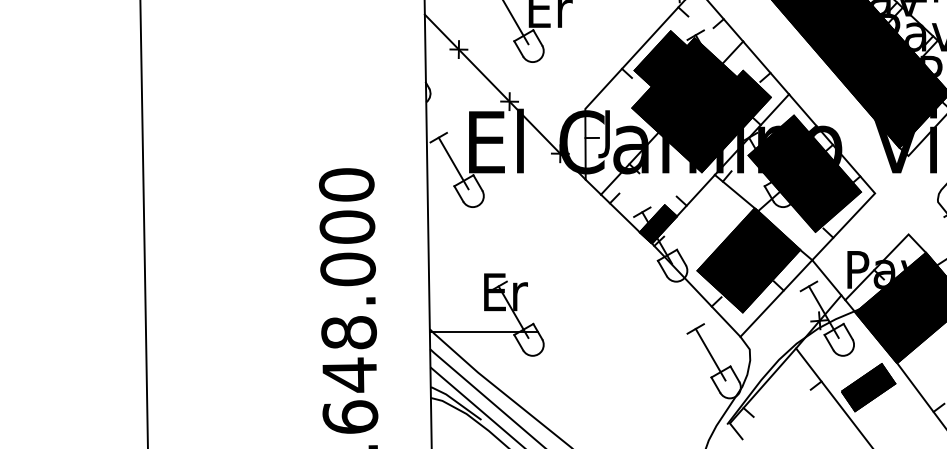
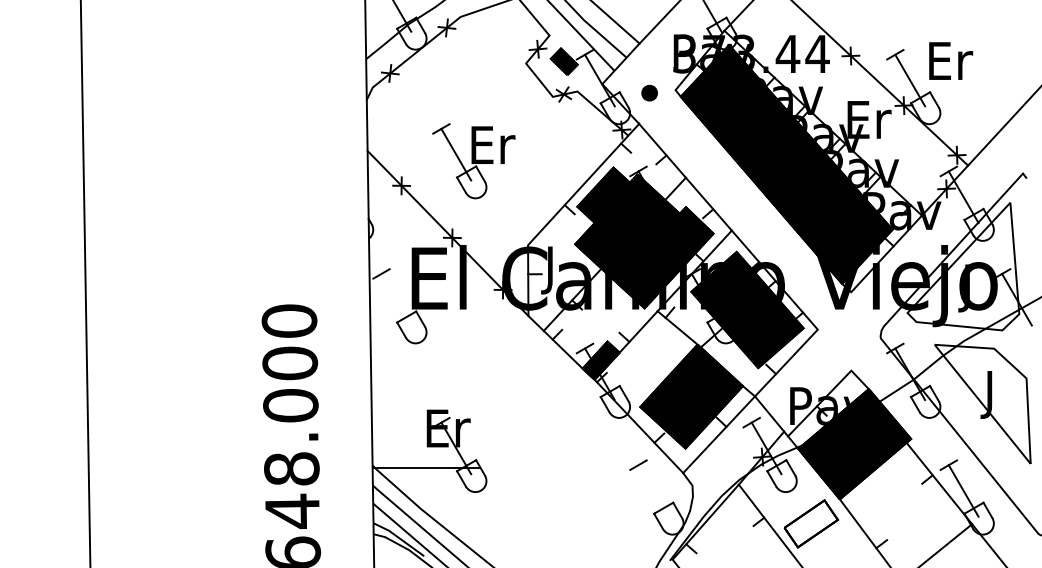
line: (453, 163) -> (396, 299), removed
line: (710, 354) -> (653, 490), removed
fill: (867, 387) -> (810, 523), removed

